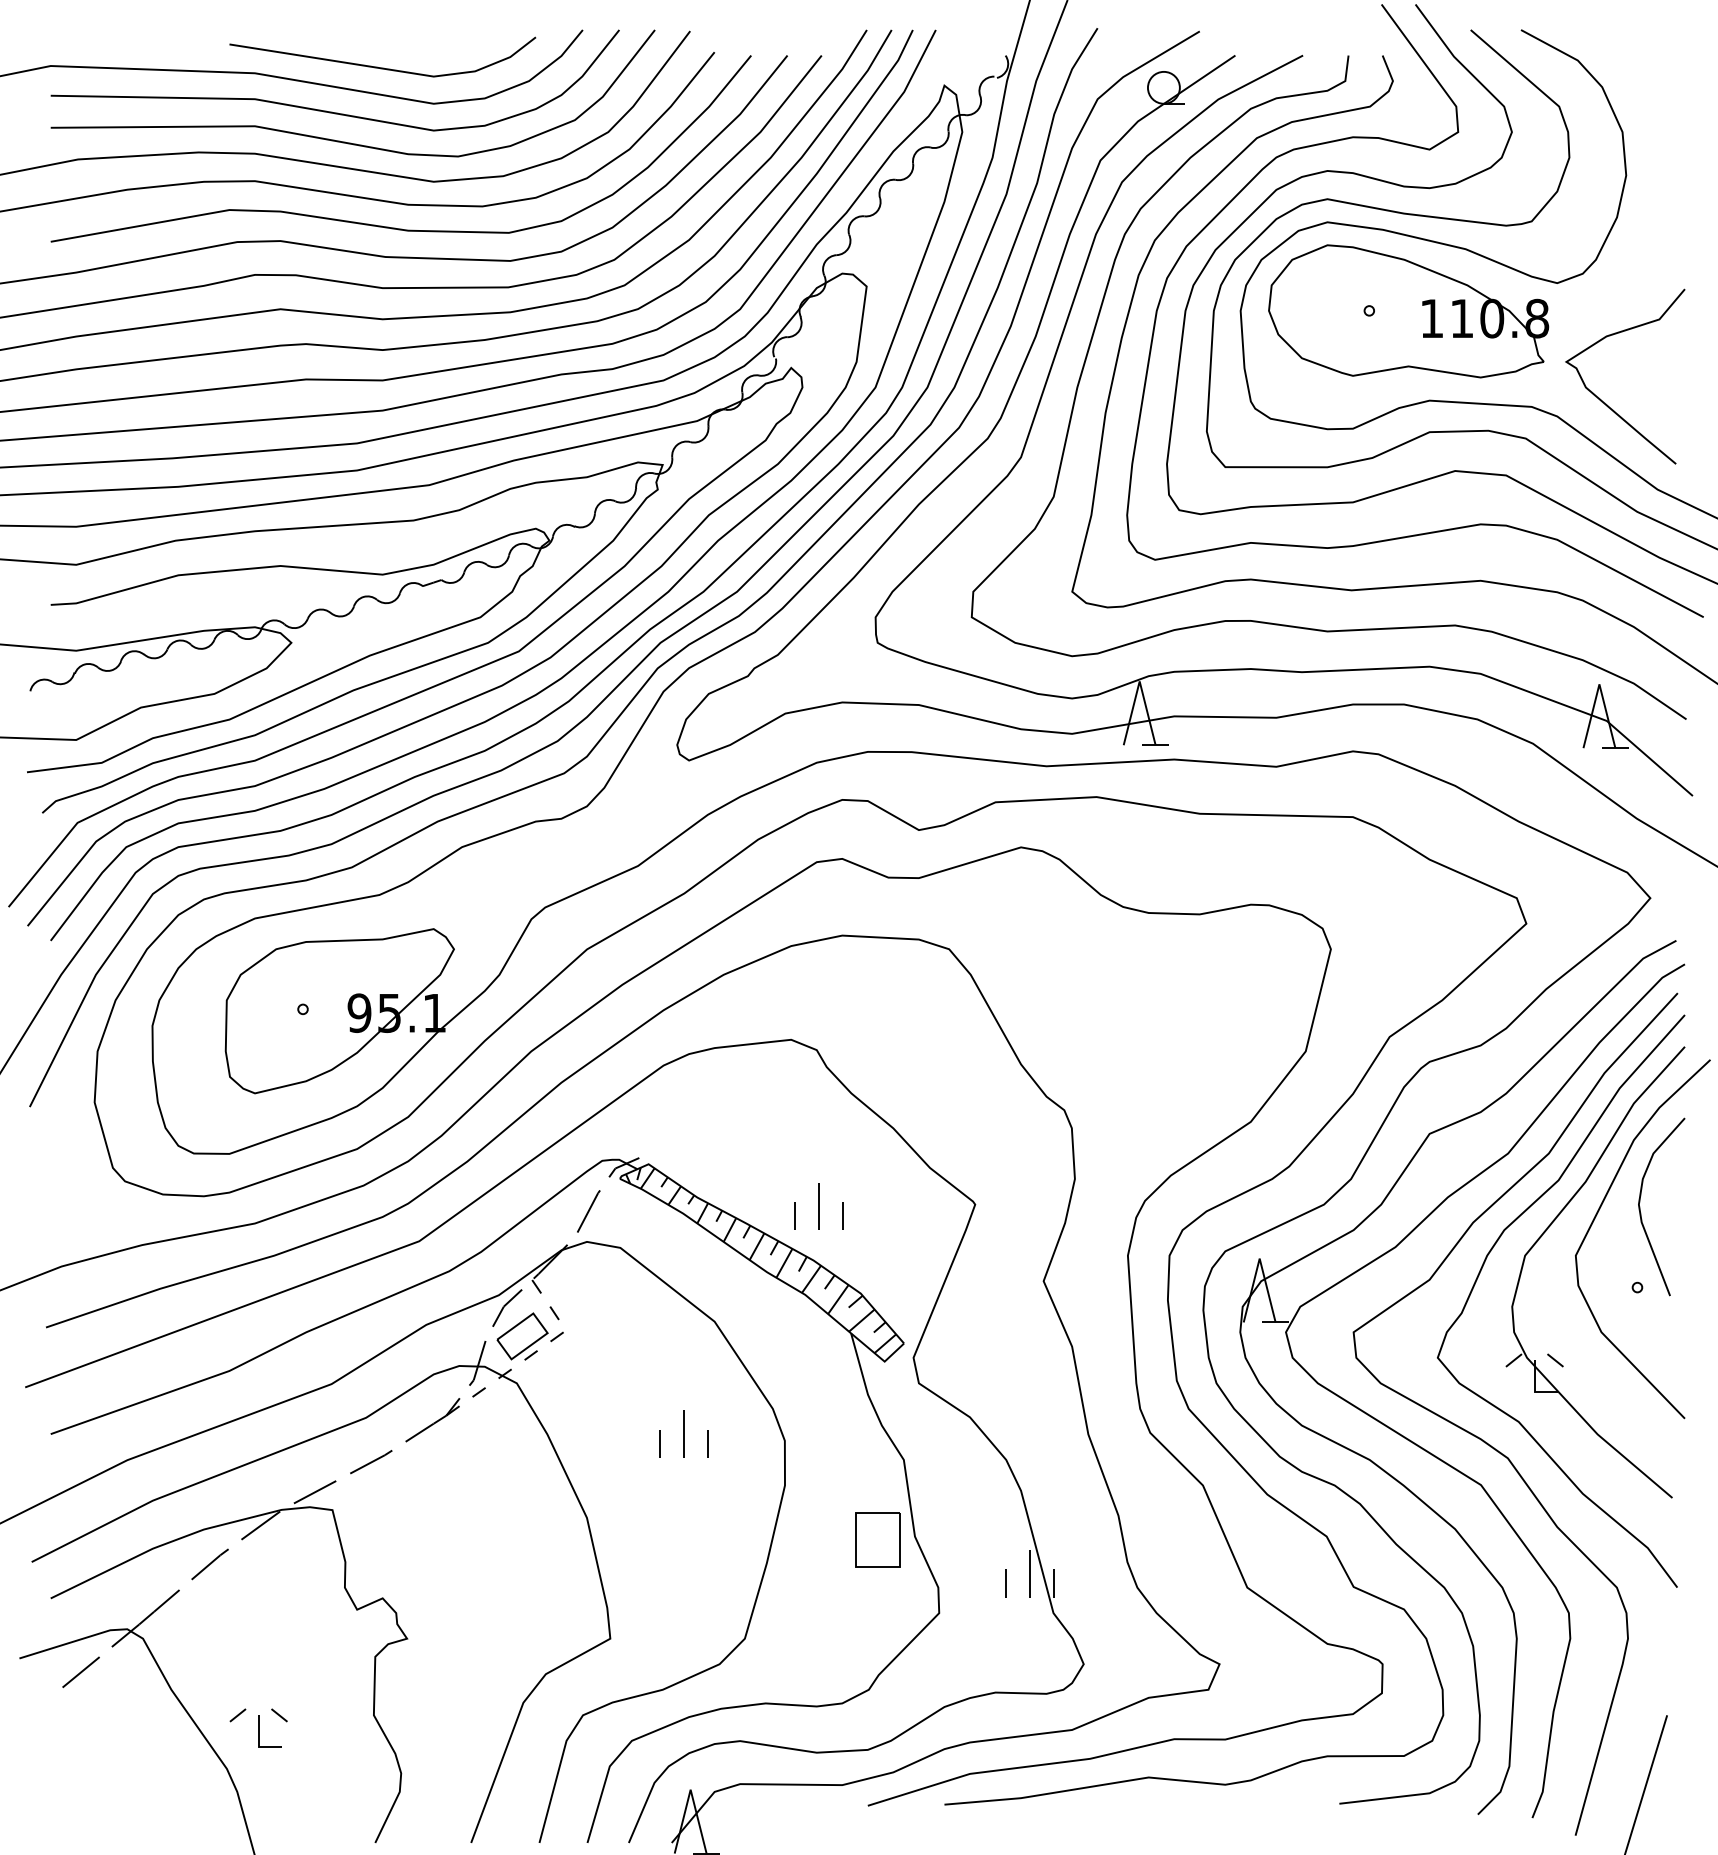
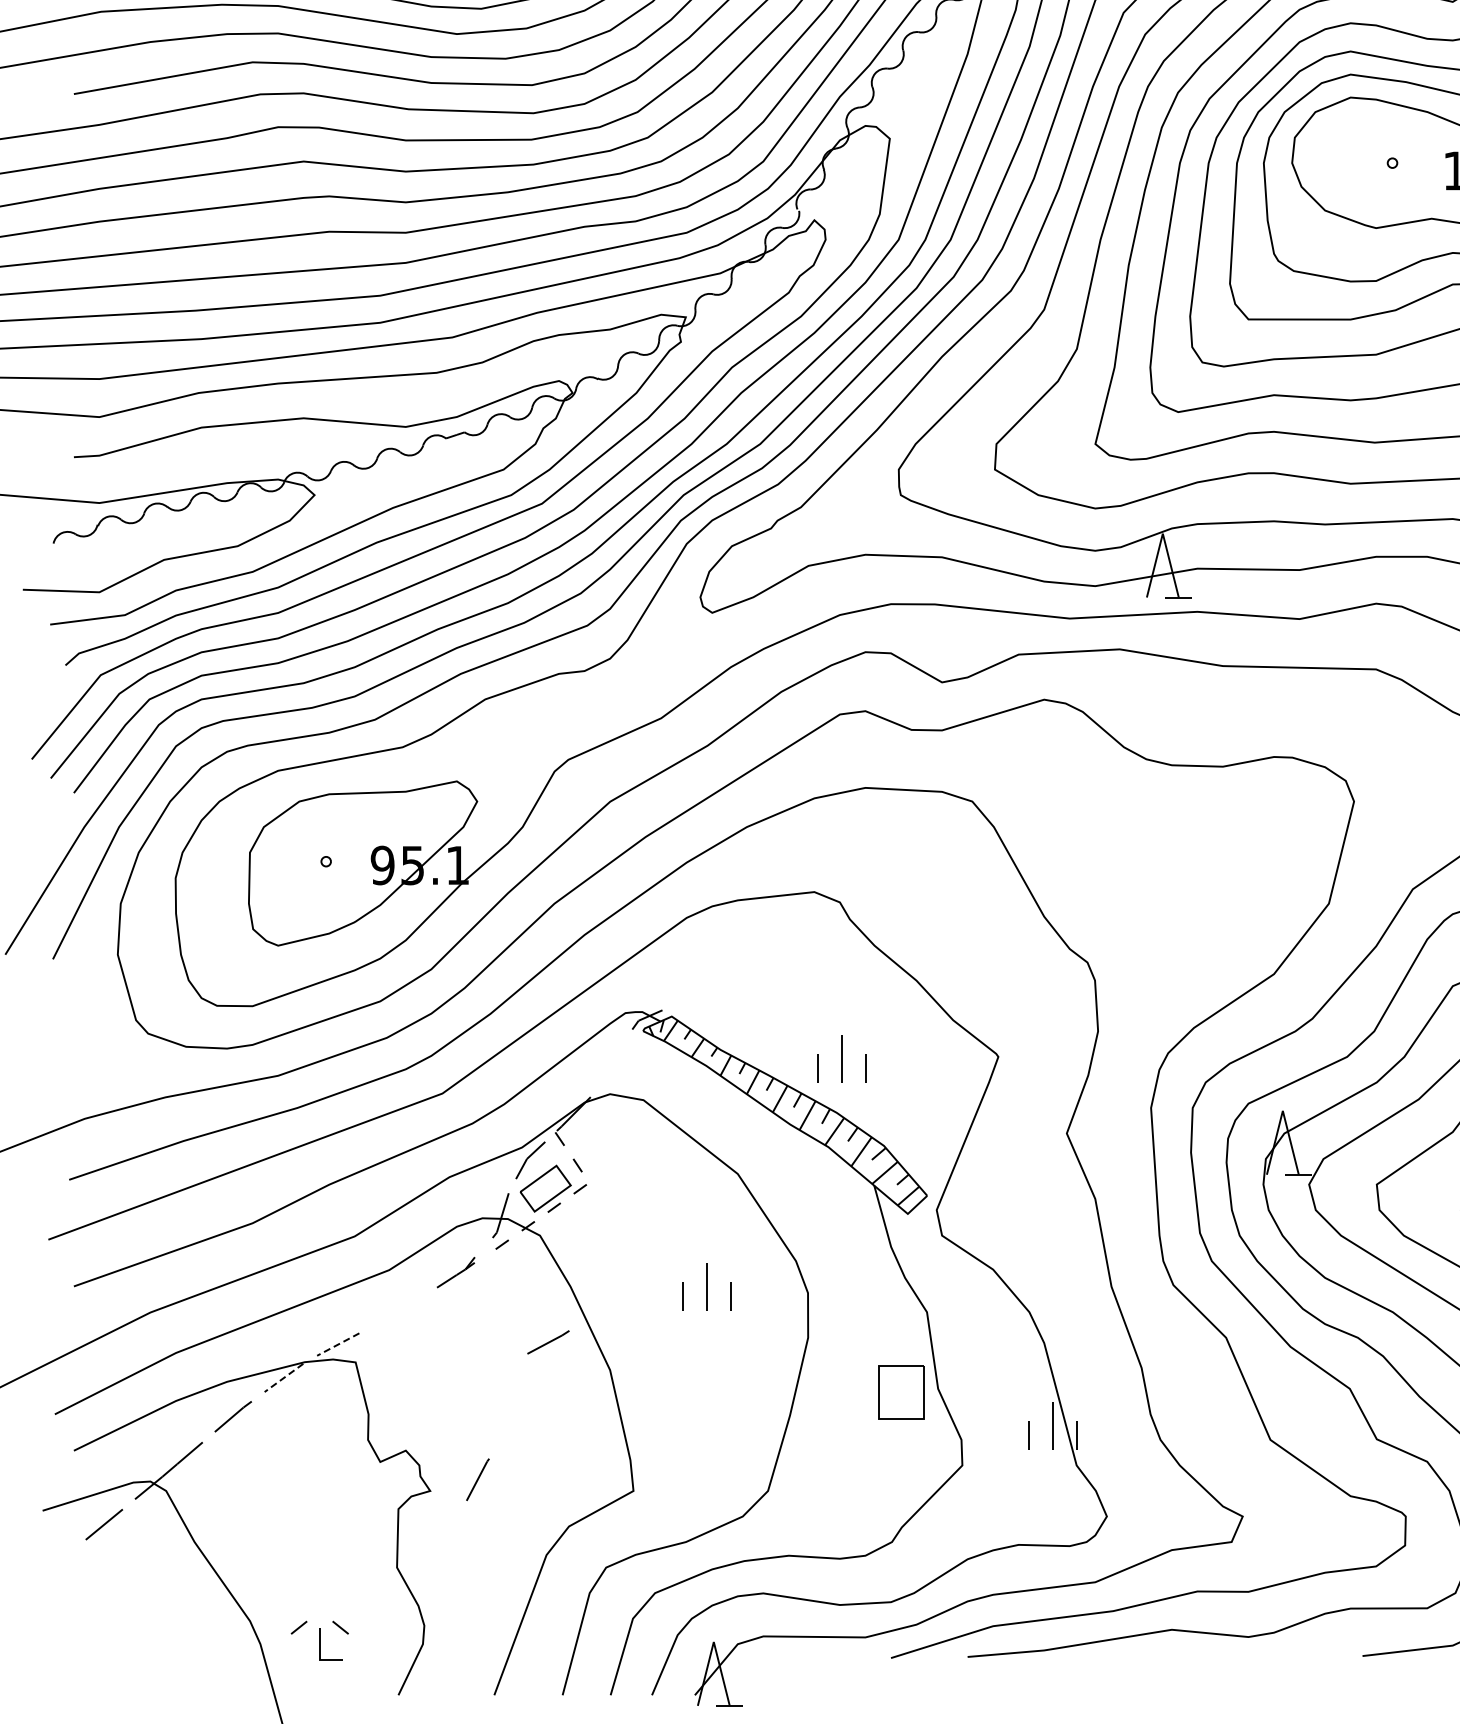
line: (588, 1211) -> (477, 1479), moved
part: (432, 1420) -> (455, 1272), size x0.7
line: (371, 1462) -> (548, 1342), moved
line: (315, 1492) -> (338, 1344), solid -> dashed
line: (260, 1525) -> (283, 1377), solid -> dashed
part: (258, 1727) -> (319, 1639), moved

